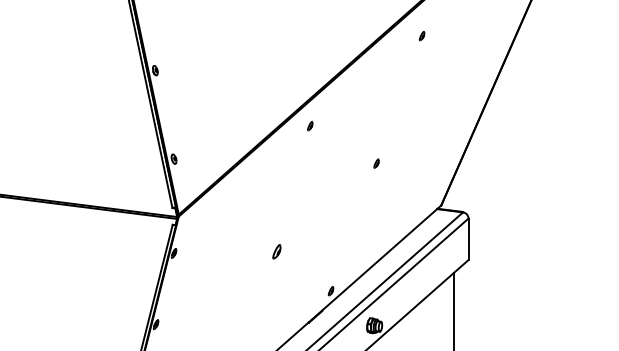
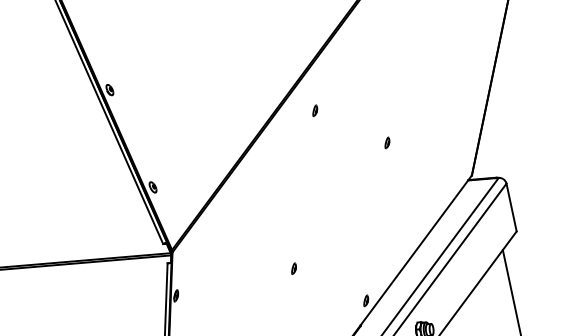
part: (310, 126) -> (315, 111), moved
part: (276, 251) -> (293, 268), size x0.62

